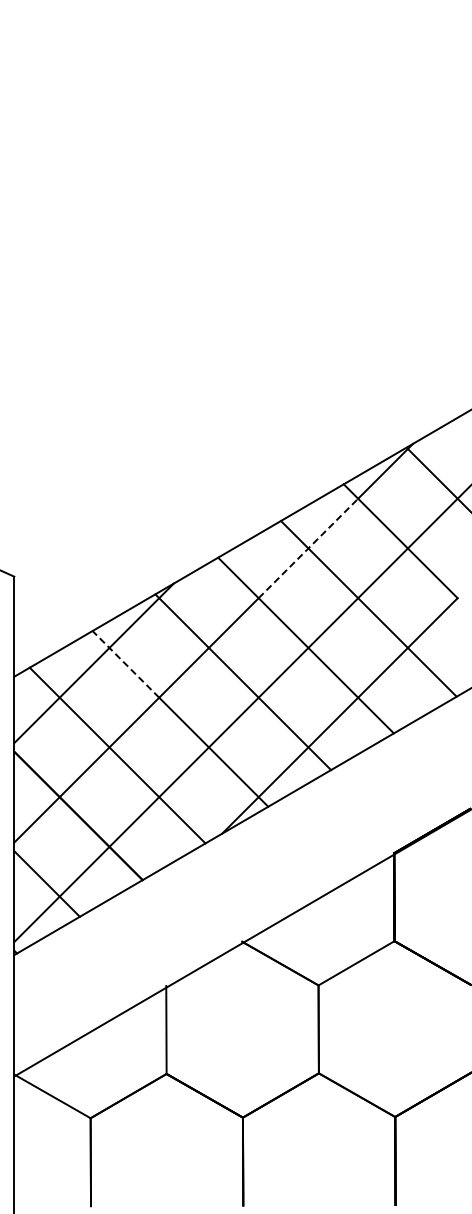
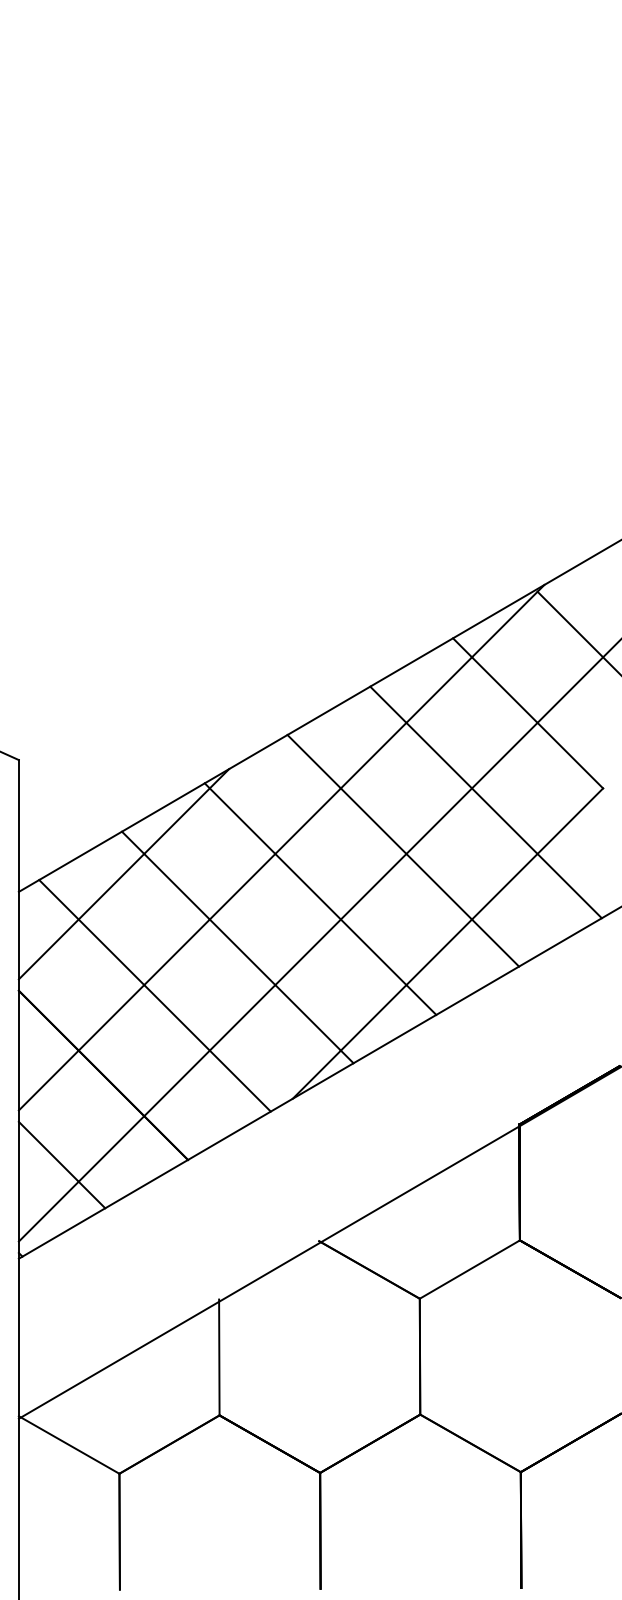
line: (308, 548) -> (406, 722), dashed -> solid
line: (125, 664) -> (165, 875), dashed -> solid

